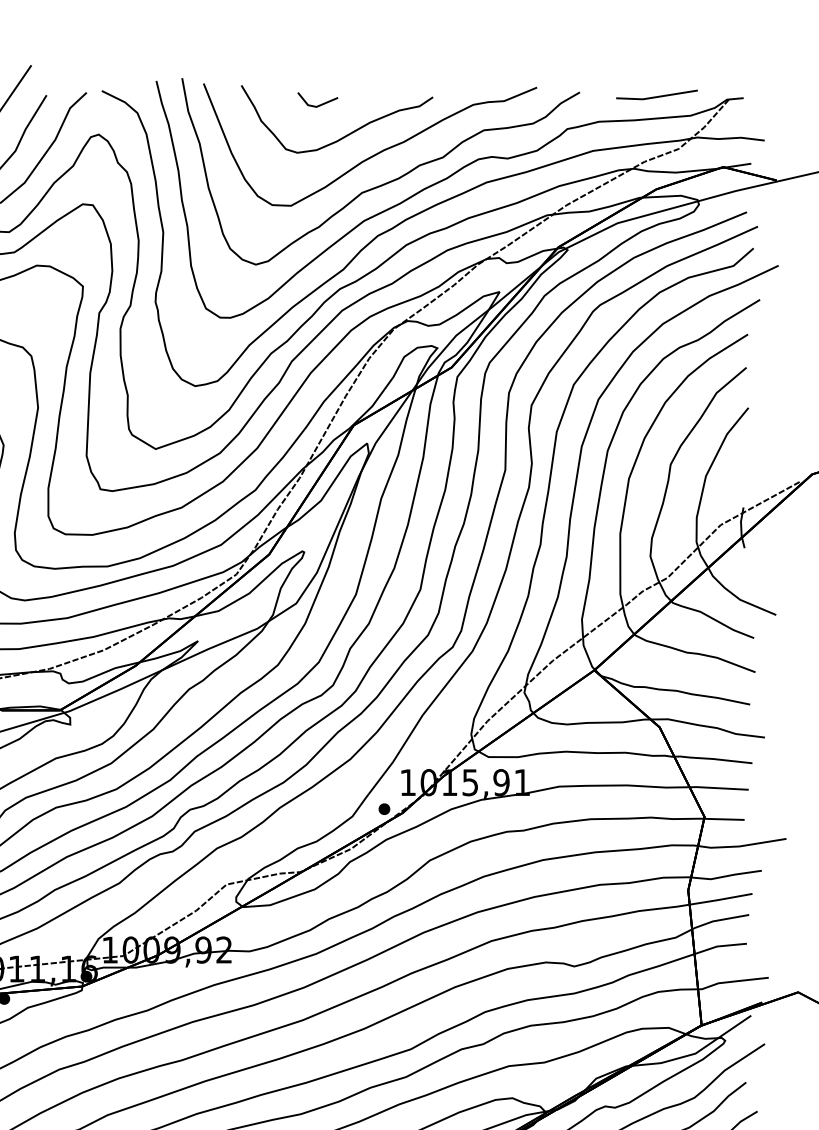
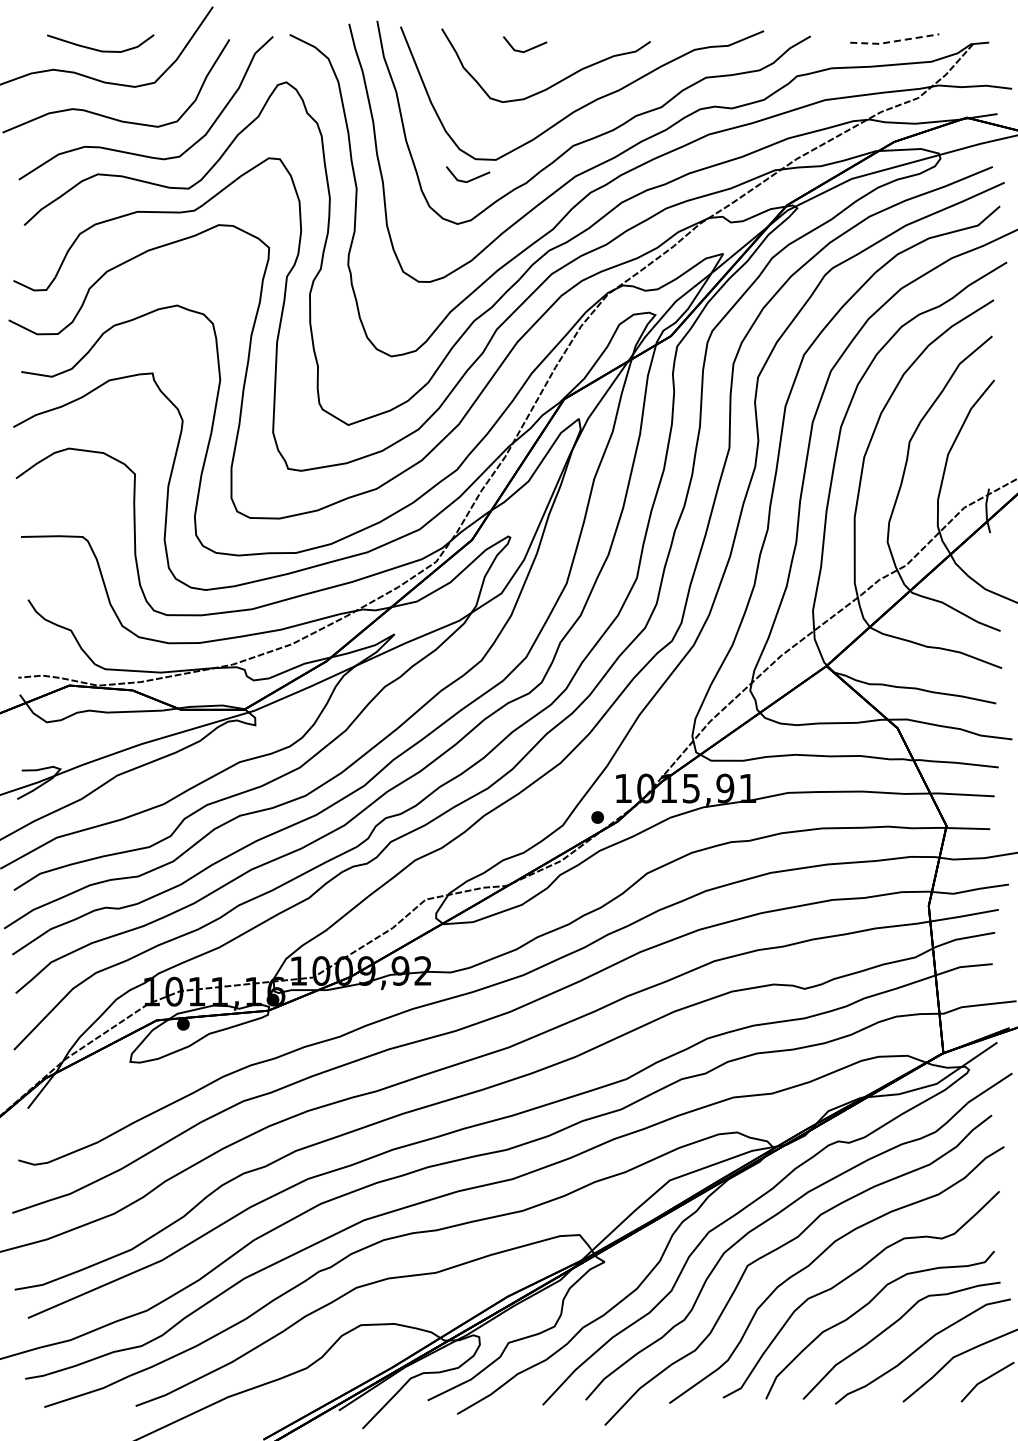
line: (656, 97) -> (894, 41), solid -> dashed
line: (267, 223) -> (470, 179), added

